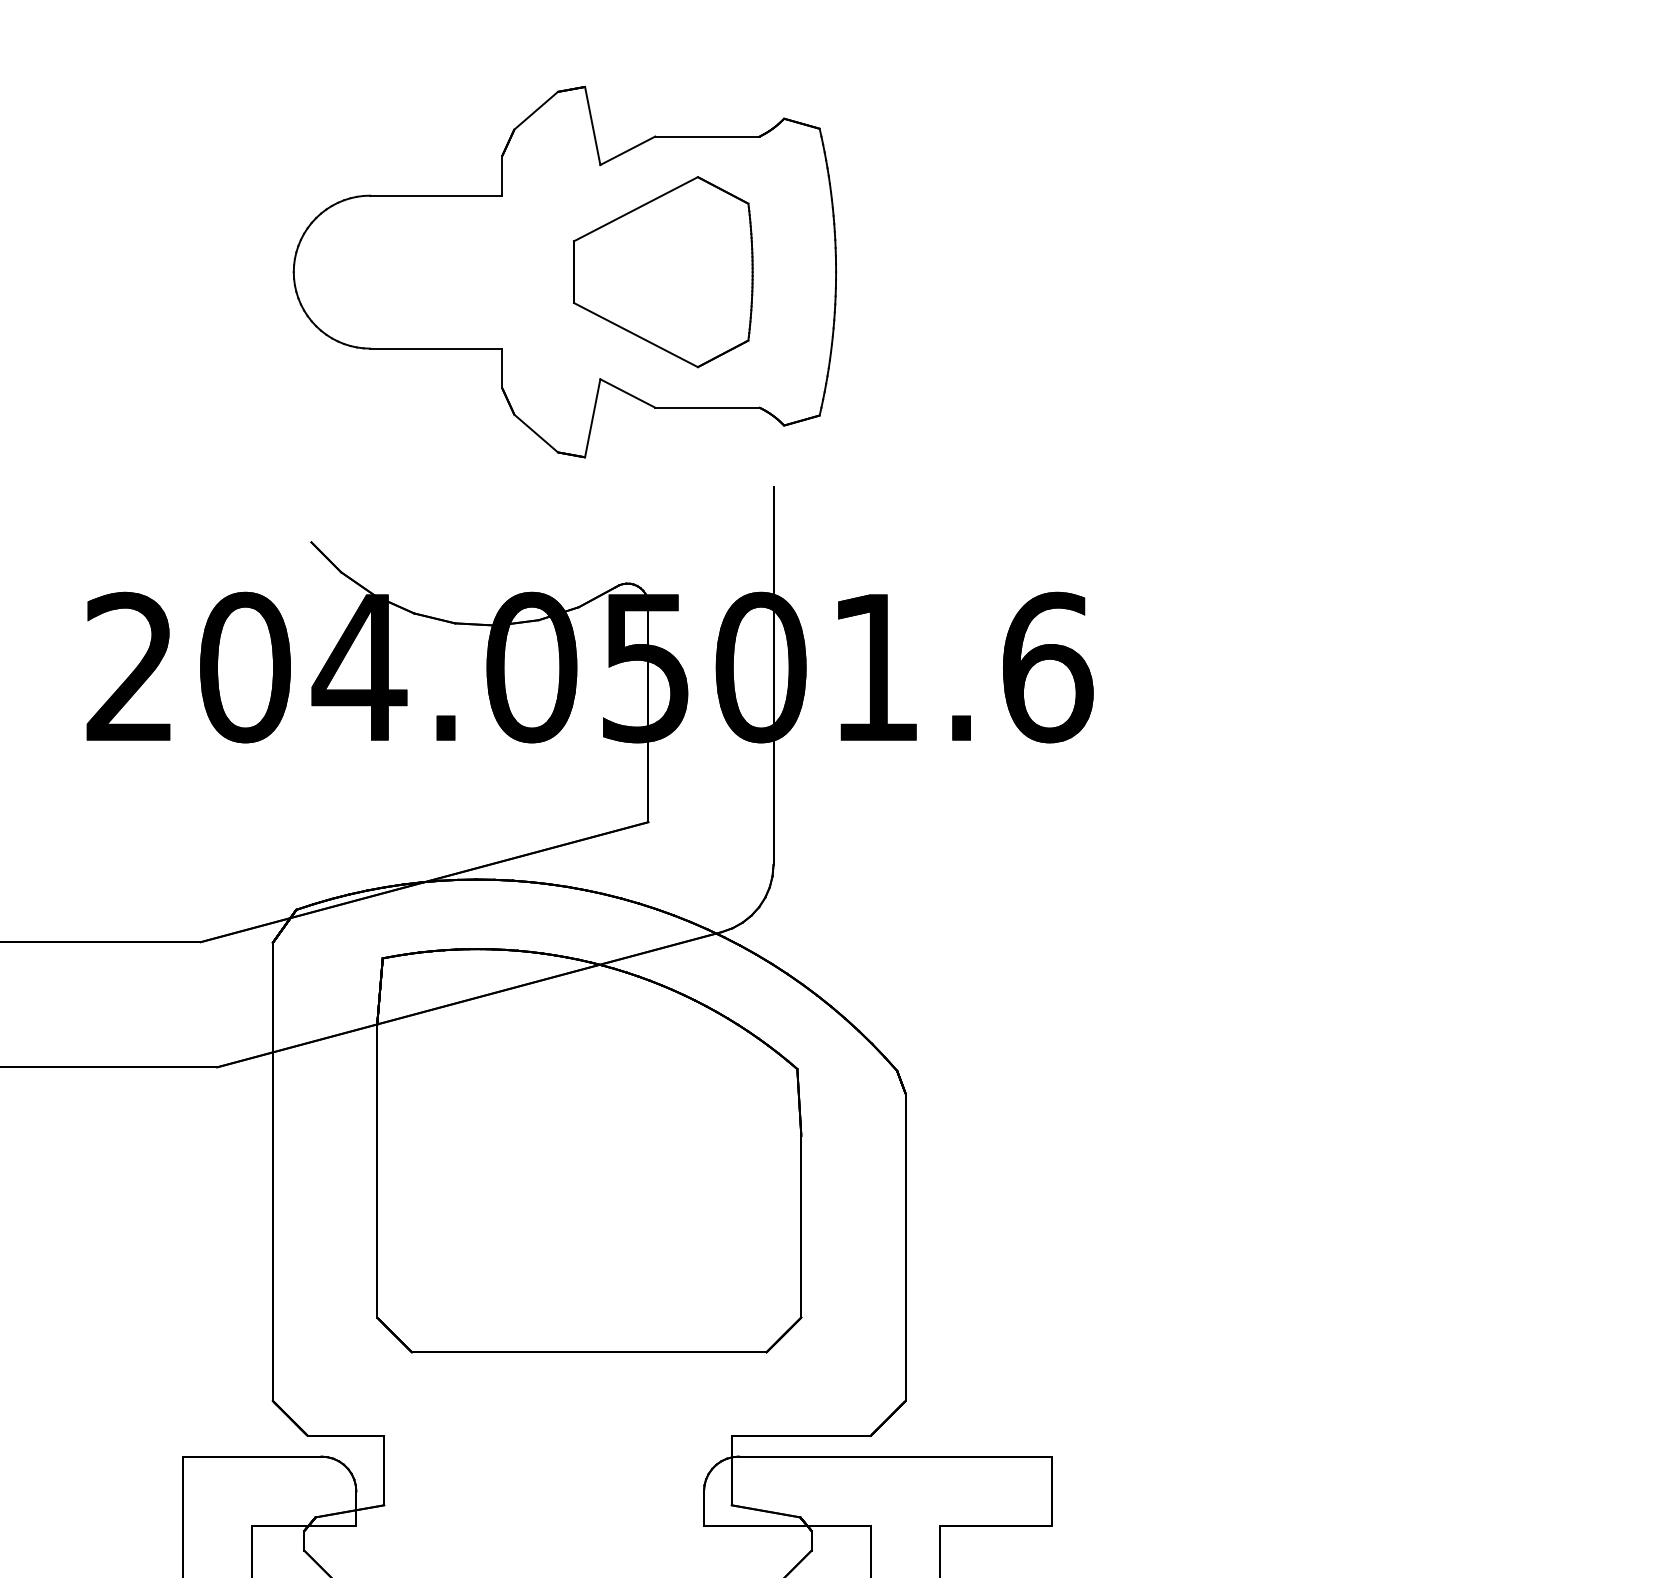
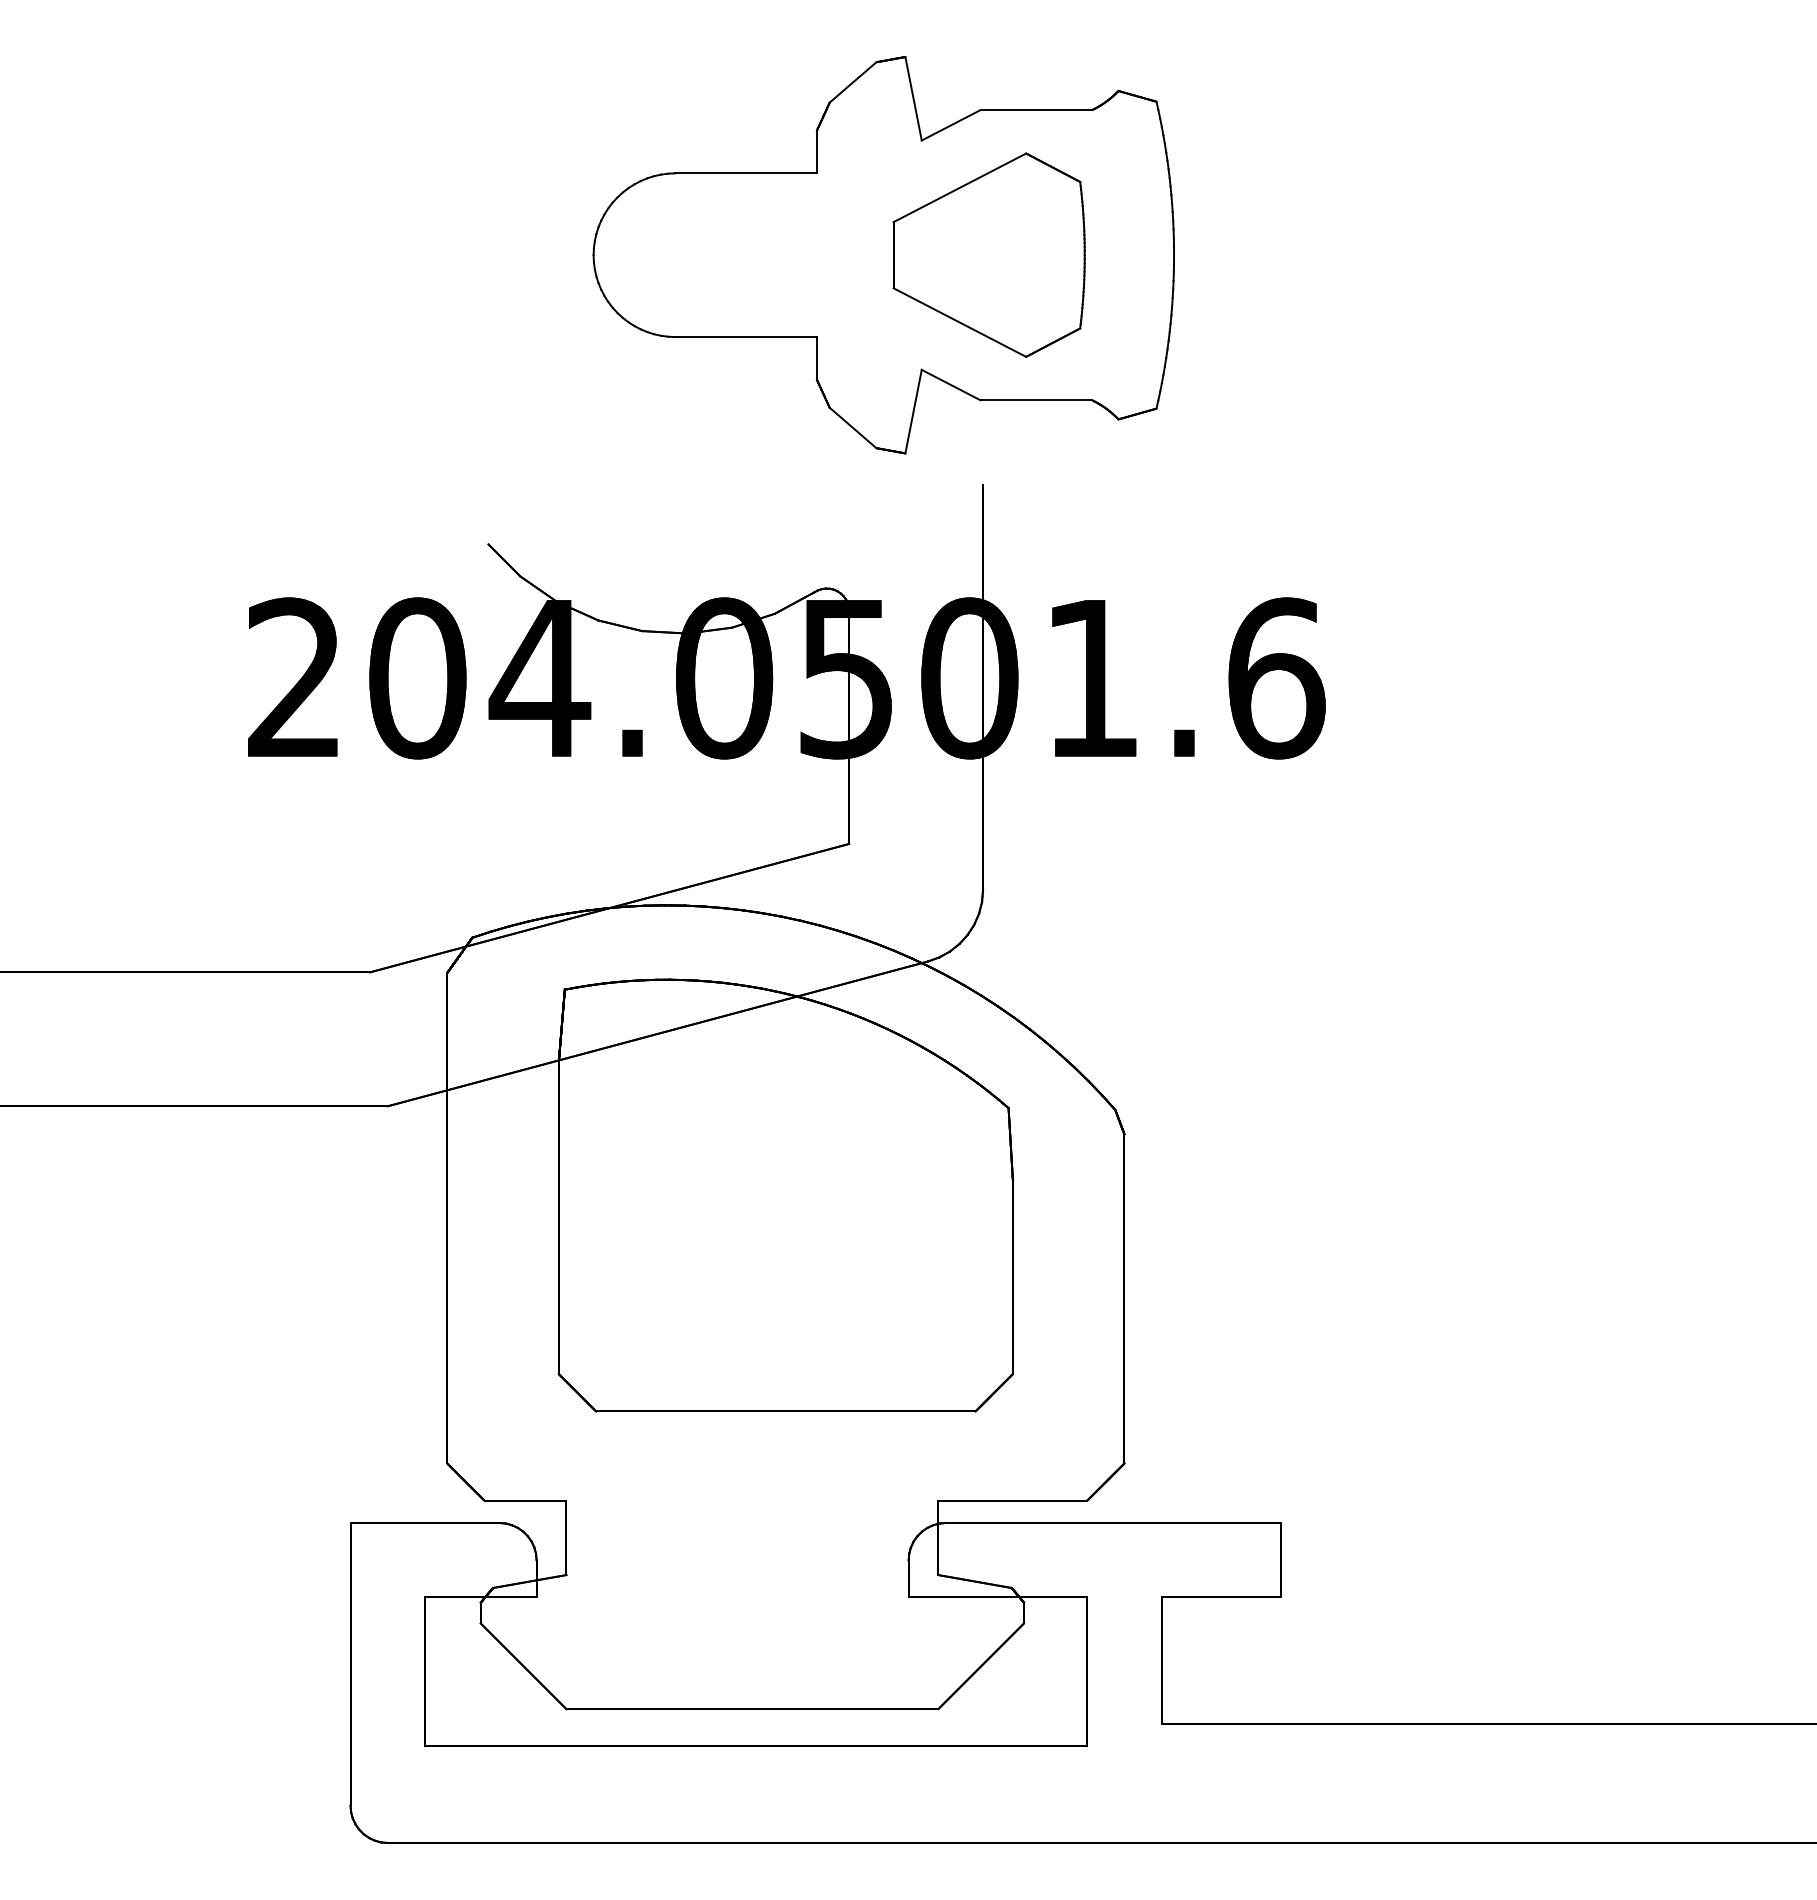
part: (564, 272) -> (883, 255), moved

